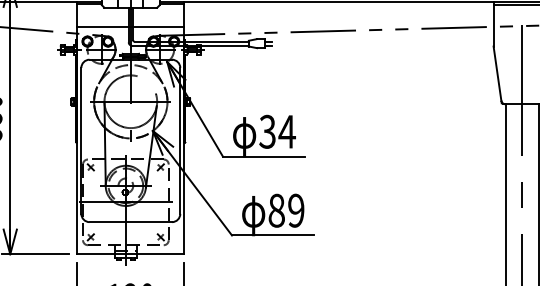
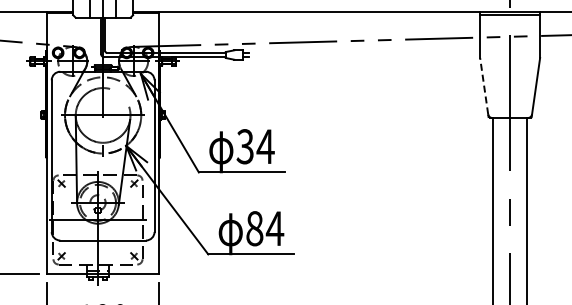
line: (130, 26) -> (102, 37), removed
line: (497, 72) -> (484, 85), solid -> dashed
text: (295, 210) -> (274, 228), 89 -> 84

